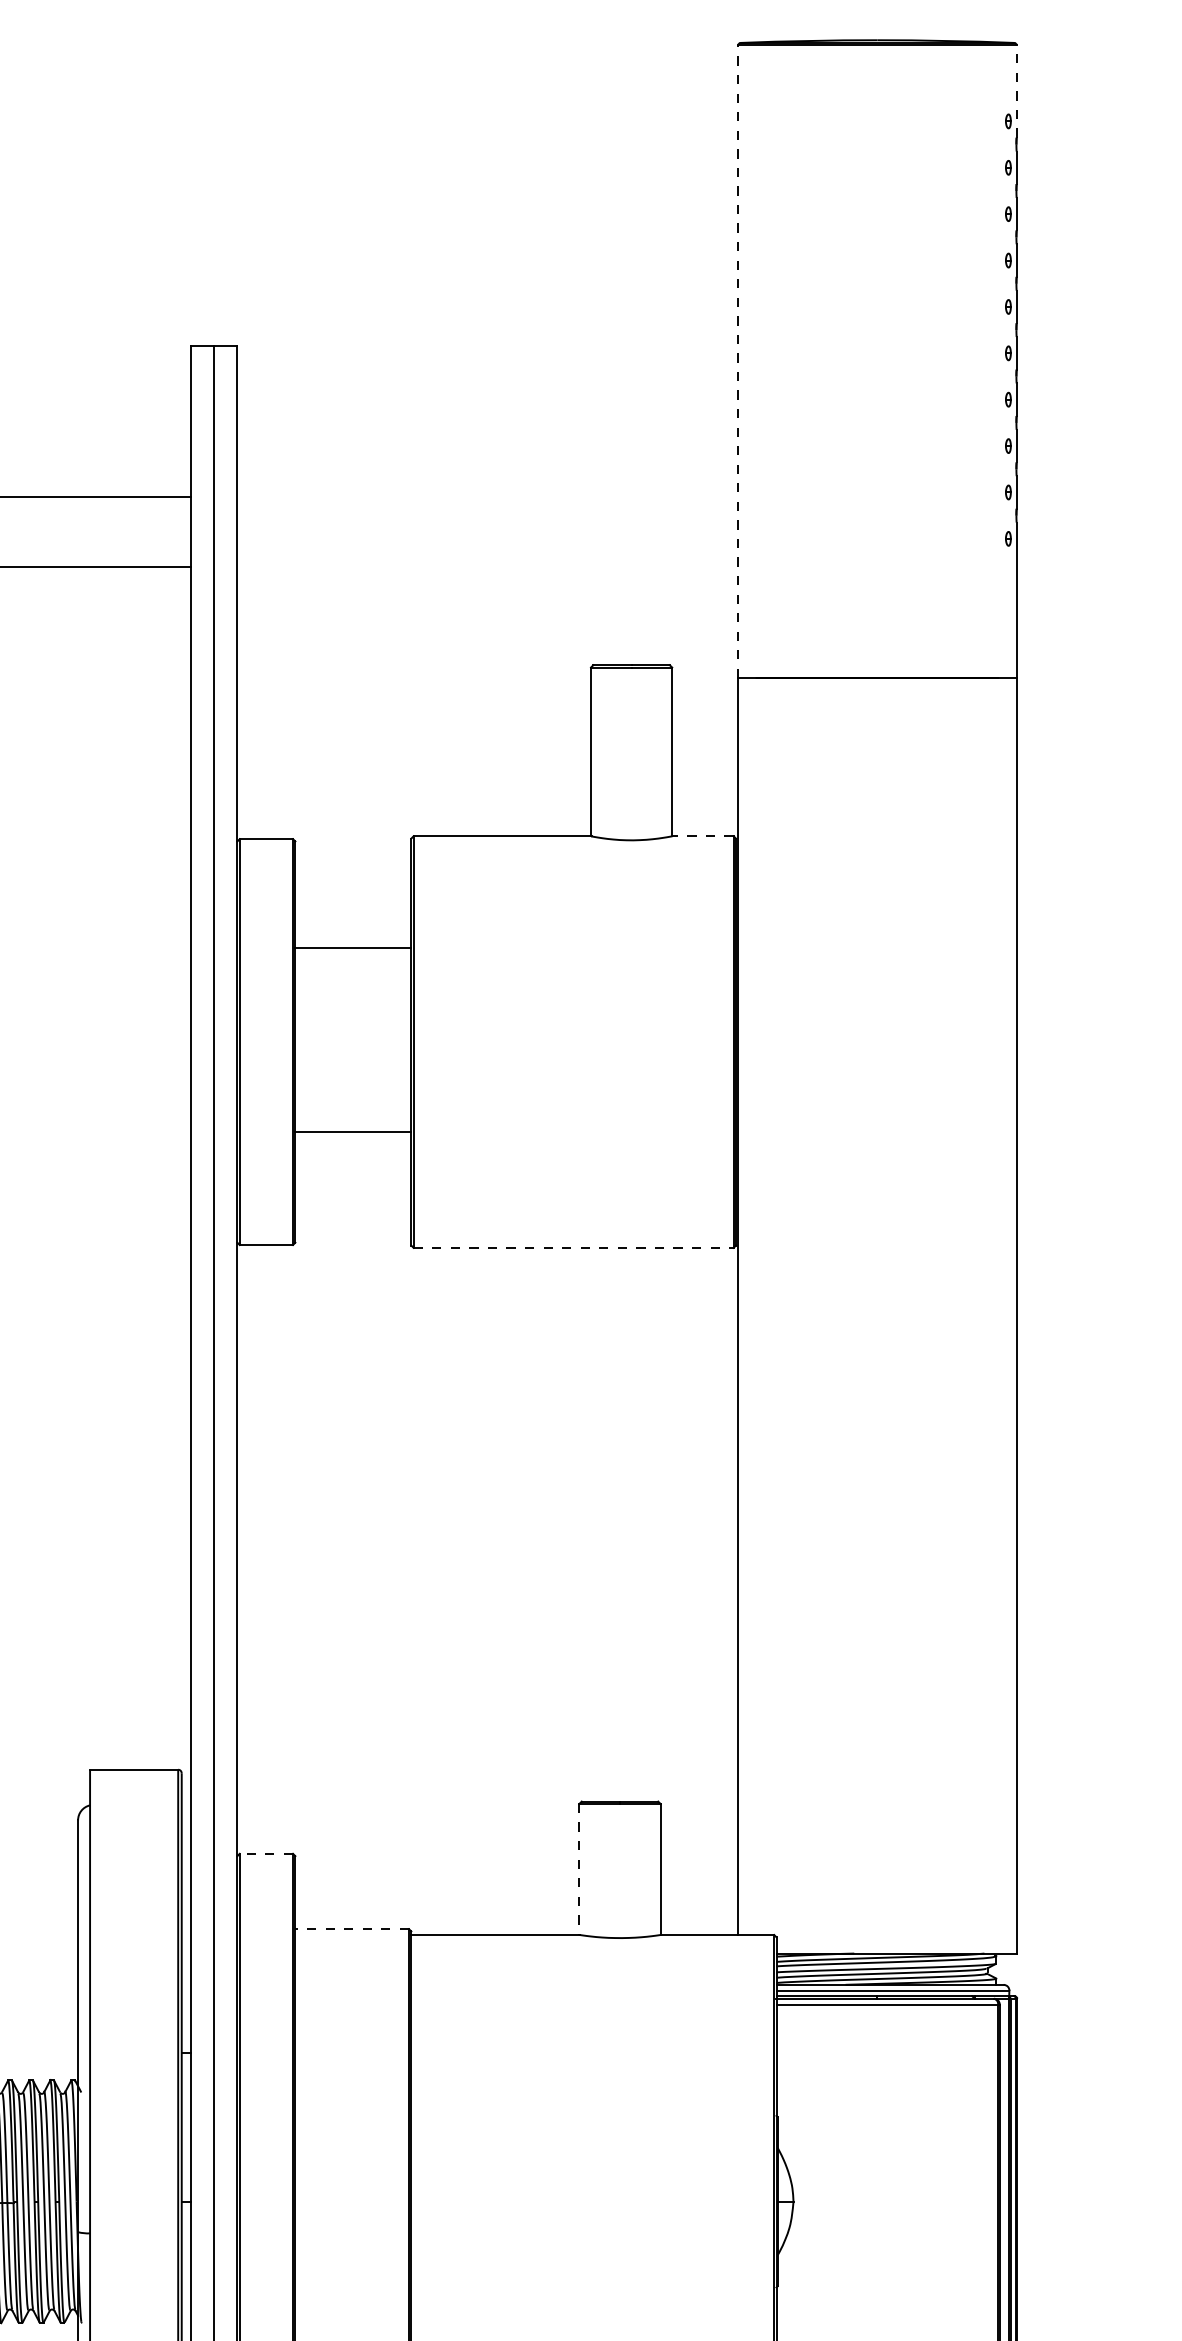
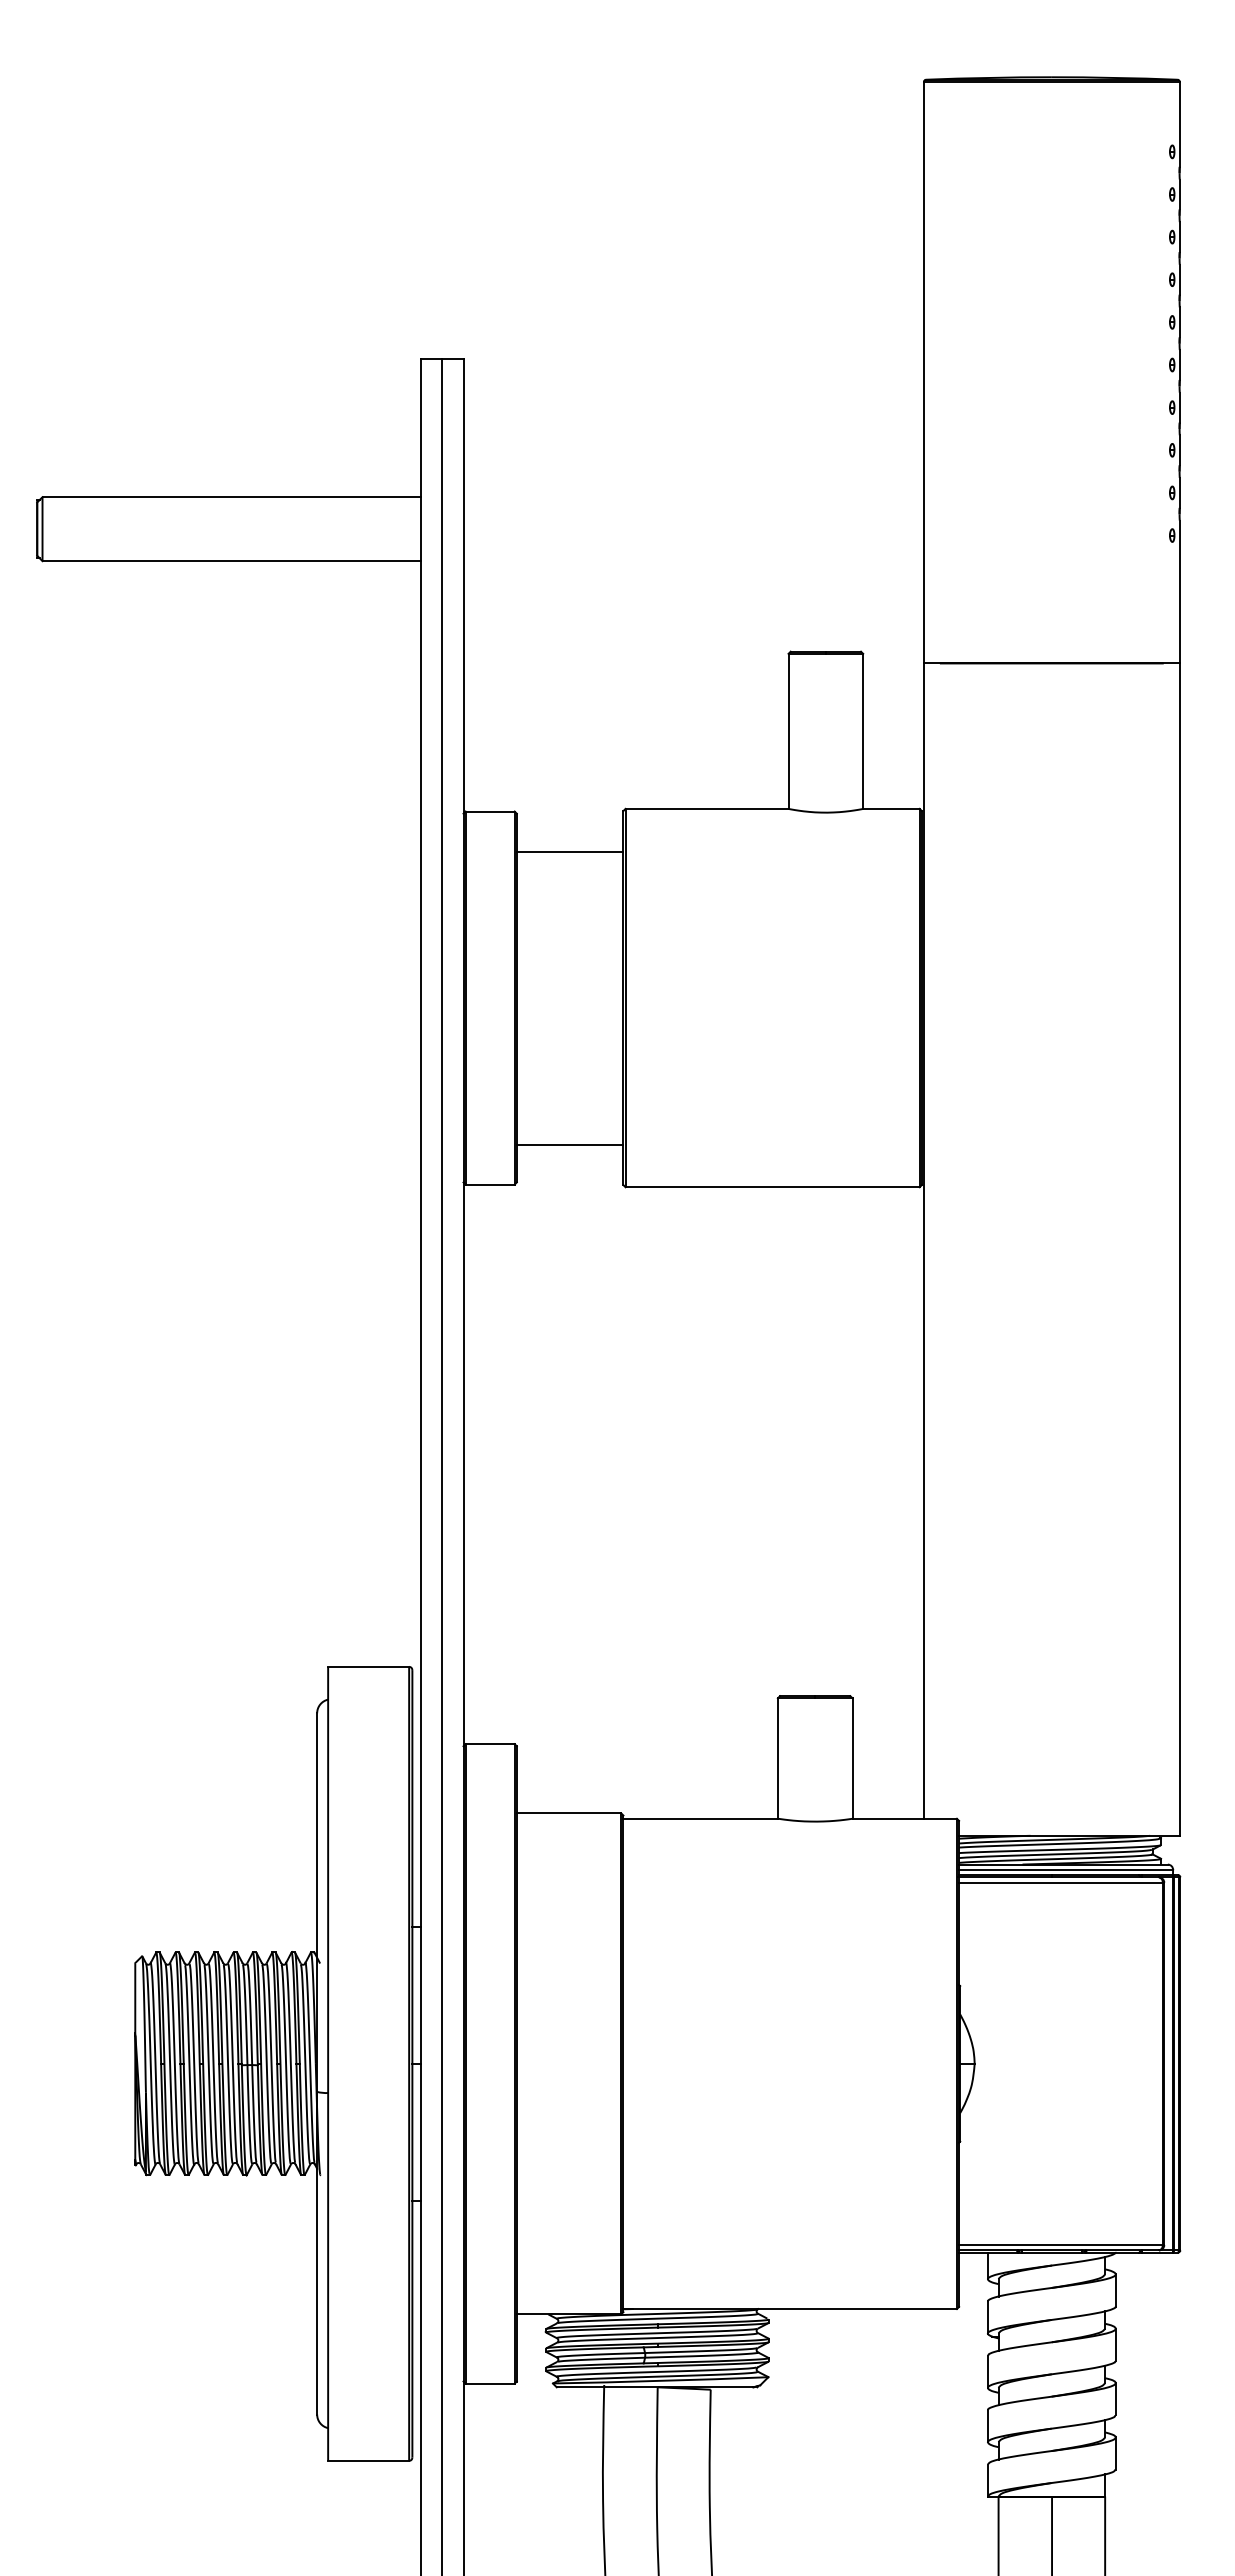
line: (1016, 90) -> (1179, 123), dashed -> solid
line: (737, 361) -> (923, 372), dashed -> solid
line: (701, 835) -> (890, 808), dashed -> solid
line: (352, 947) -> (569, 851), moved
line: (352, 1131) -> (569, 1144), moved
line: (574, 1248) -> (773, 1187), dashed -> solid
line: (266, 1854) -> (490, 1744), dashed -> solid
line: (578, 1870) -> (777, 1759), dashed -> solid
line: (351, 1929) -> (568, 1813), dashed -> solid

